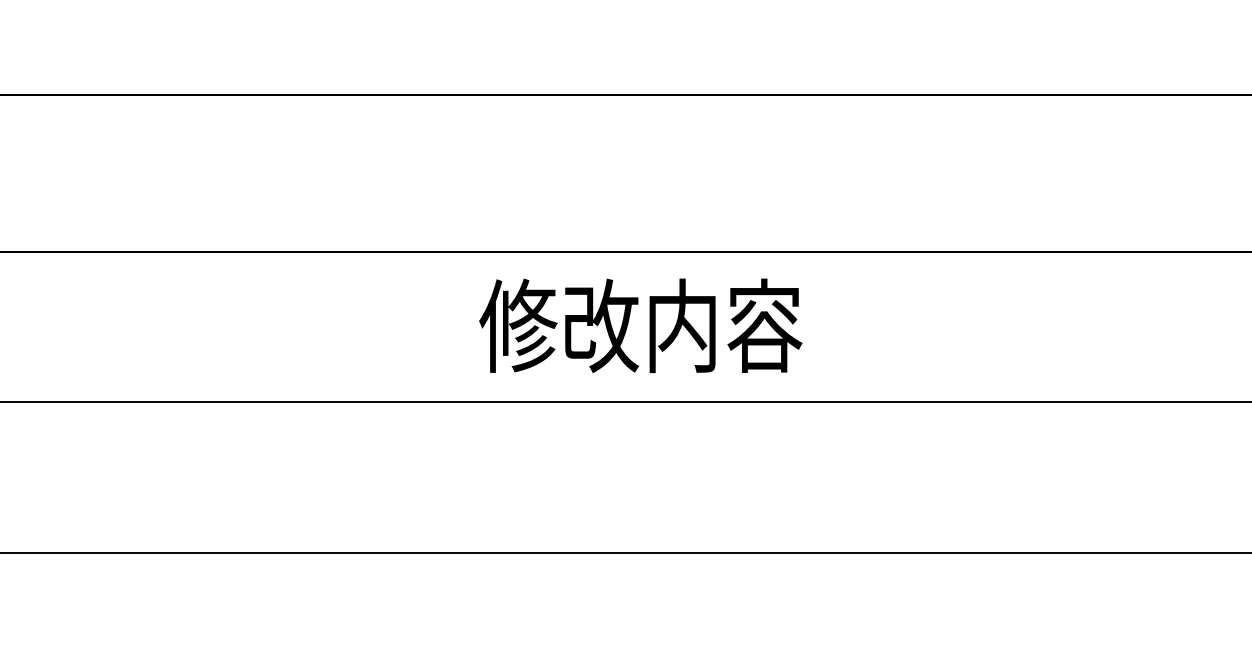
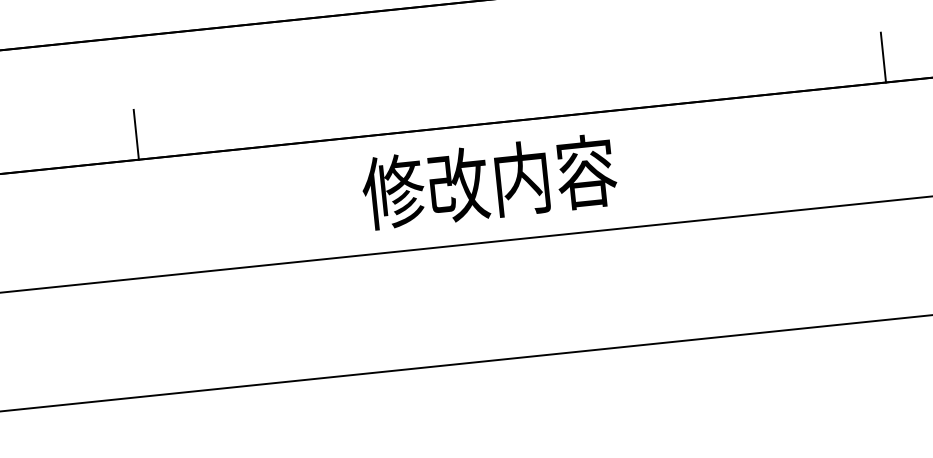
line: (200, 219) -> (136, 134), added
line: (1155, 219) -> (883, 57), added

